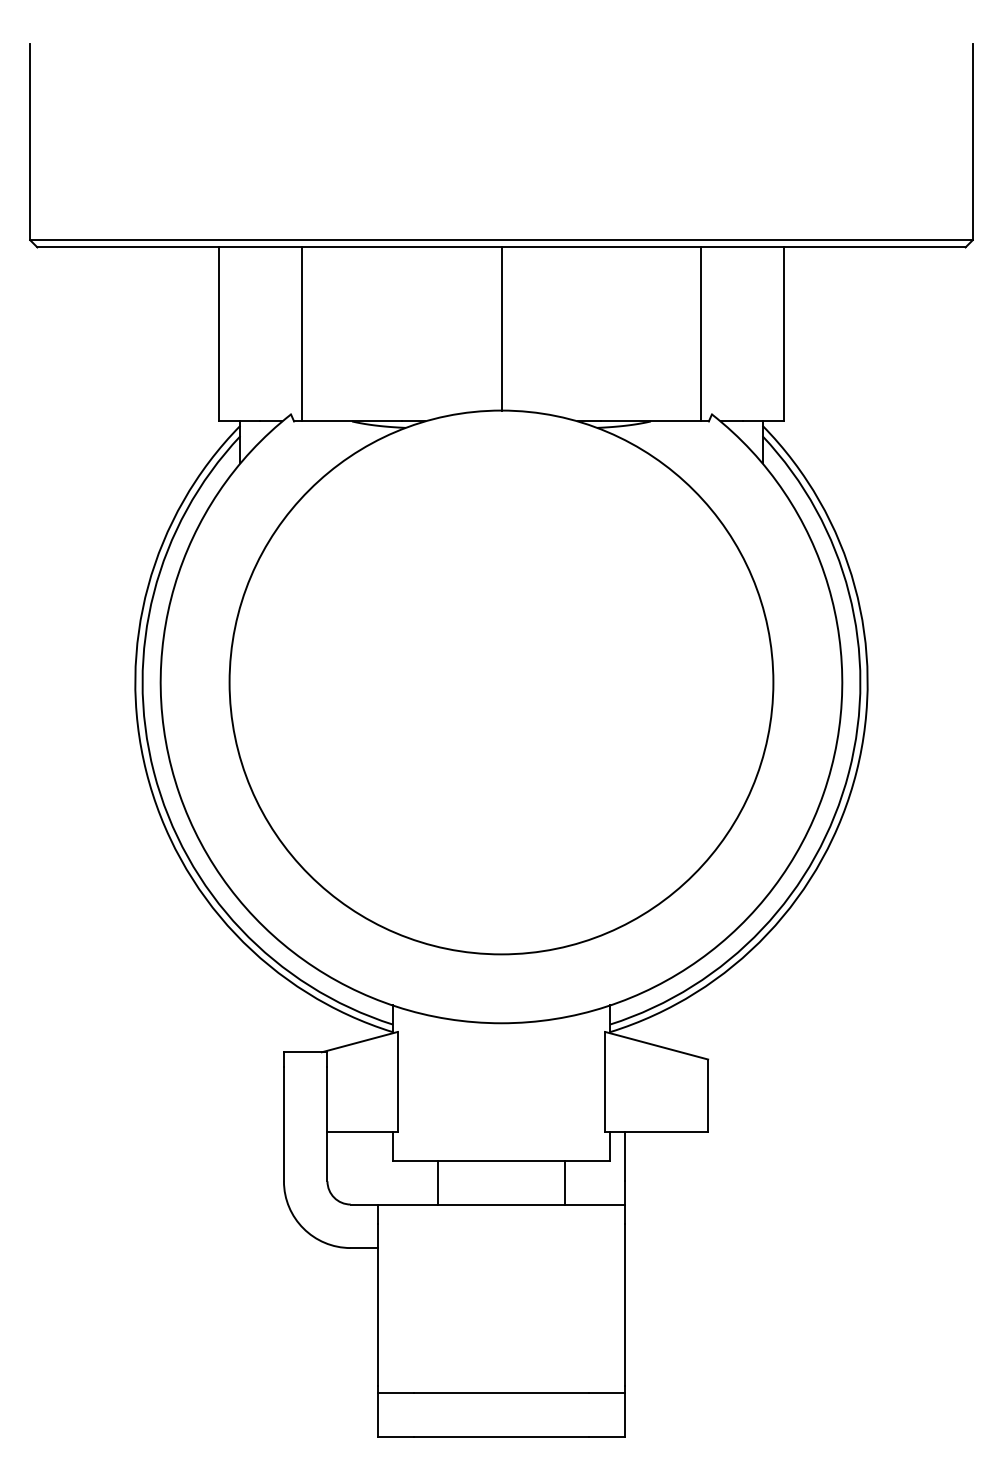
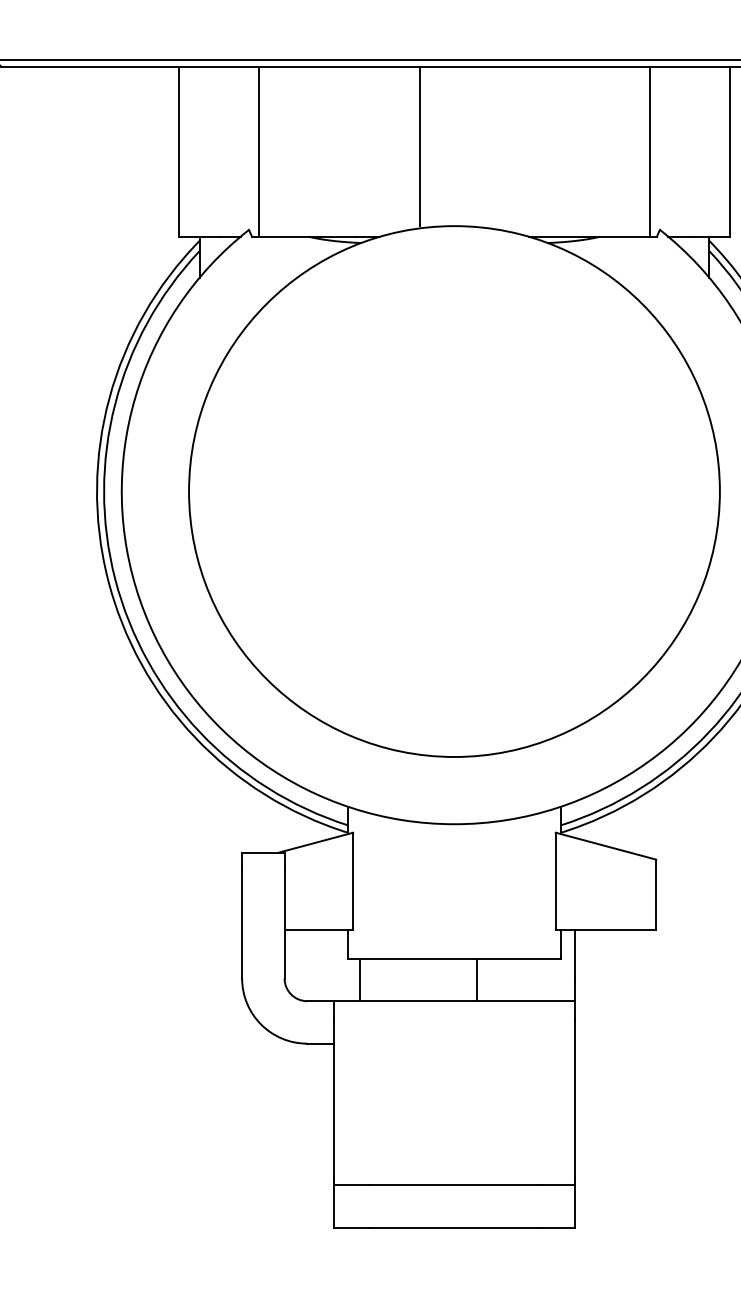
line: (501, 328) -> (420, 146), moved
line: (437, 1182) -> (359, 979), moved
line: (565, 1182) -> (476, 979), moved

